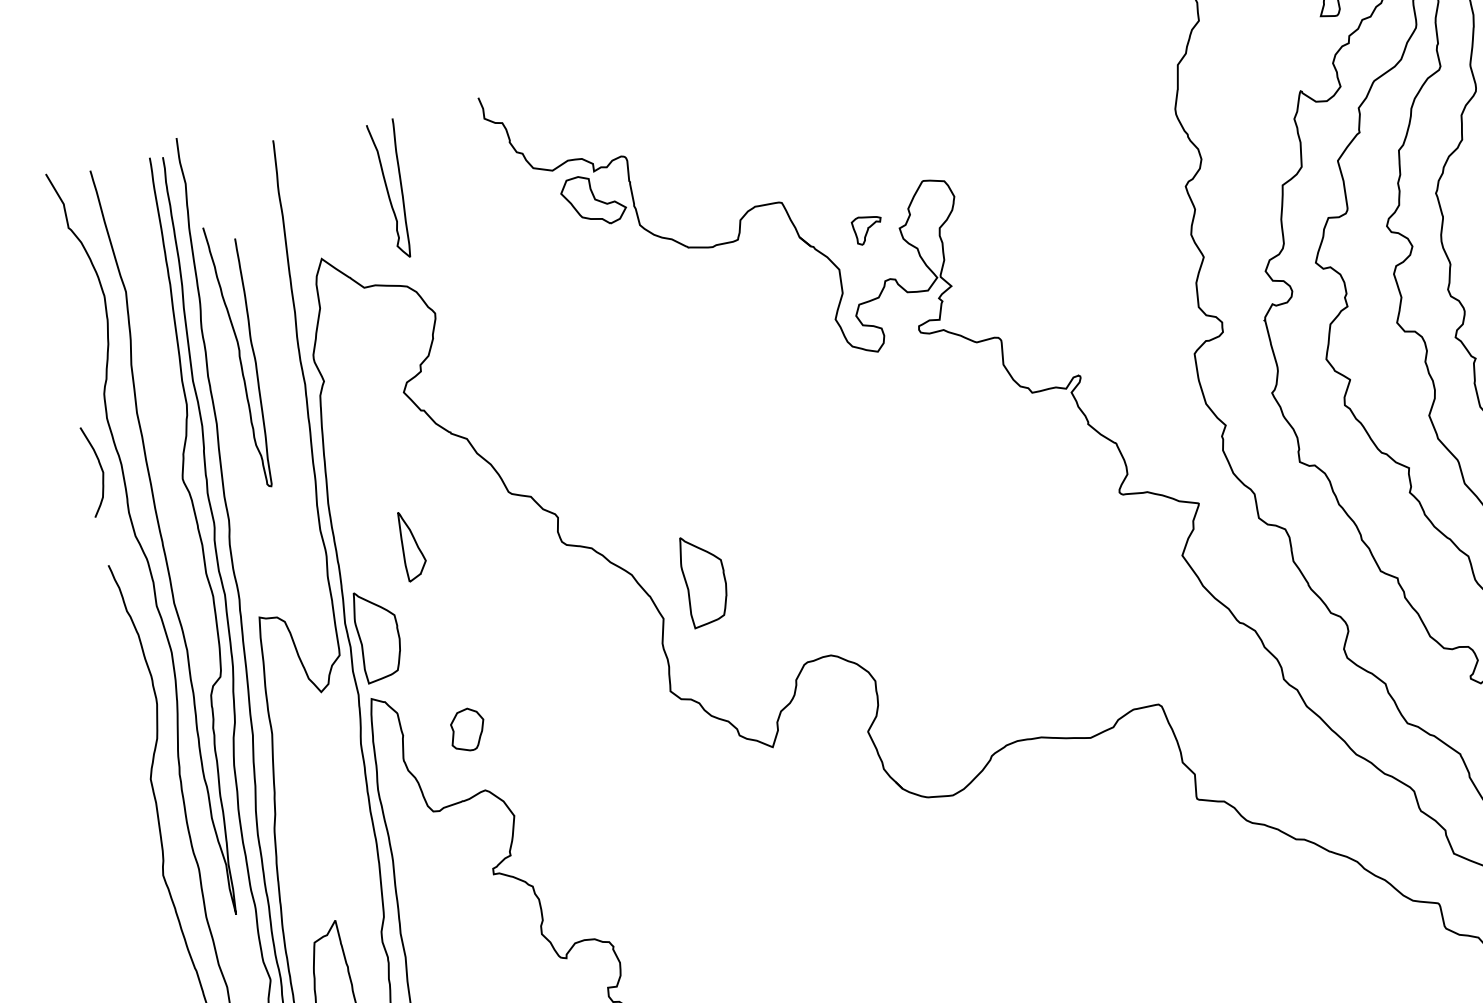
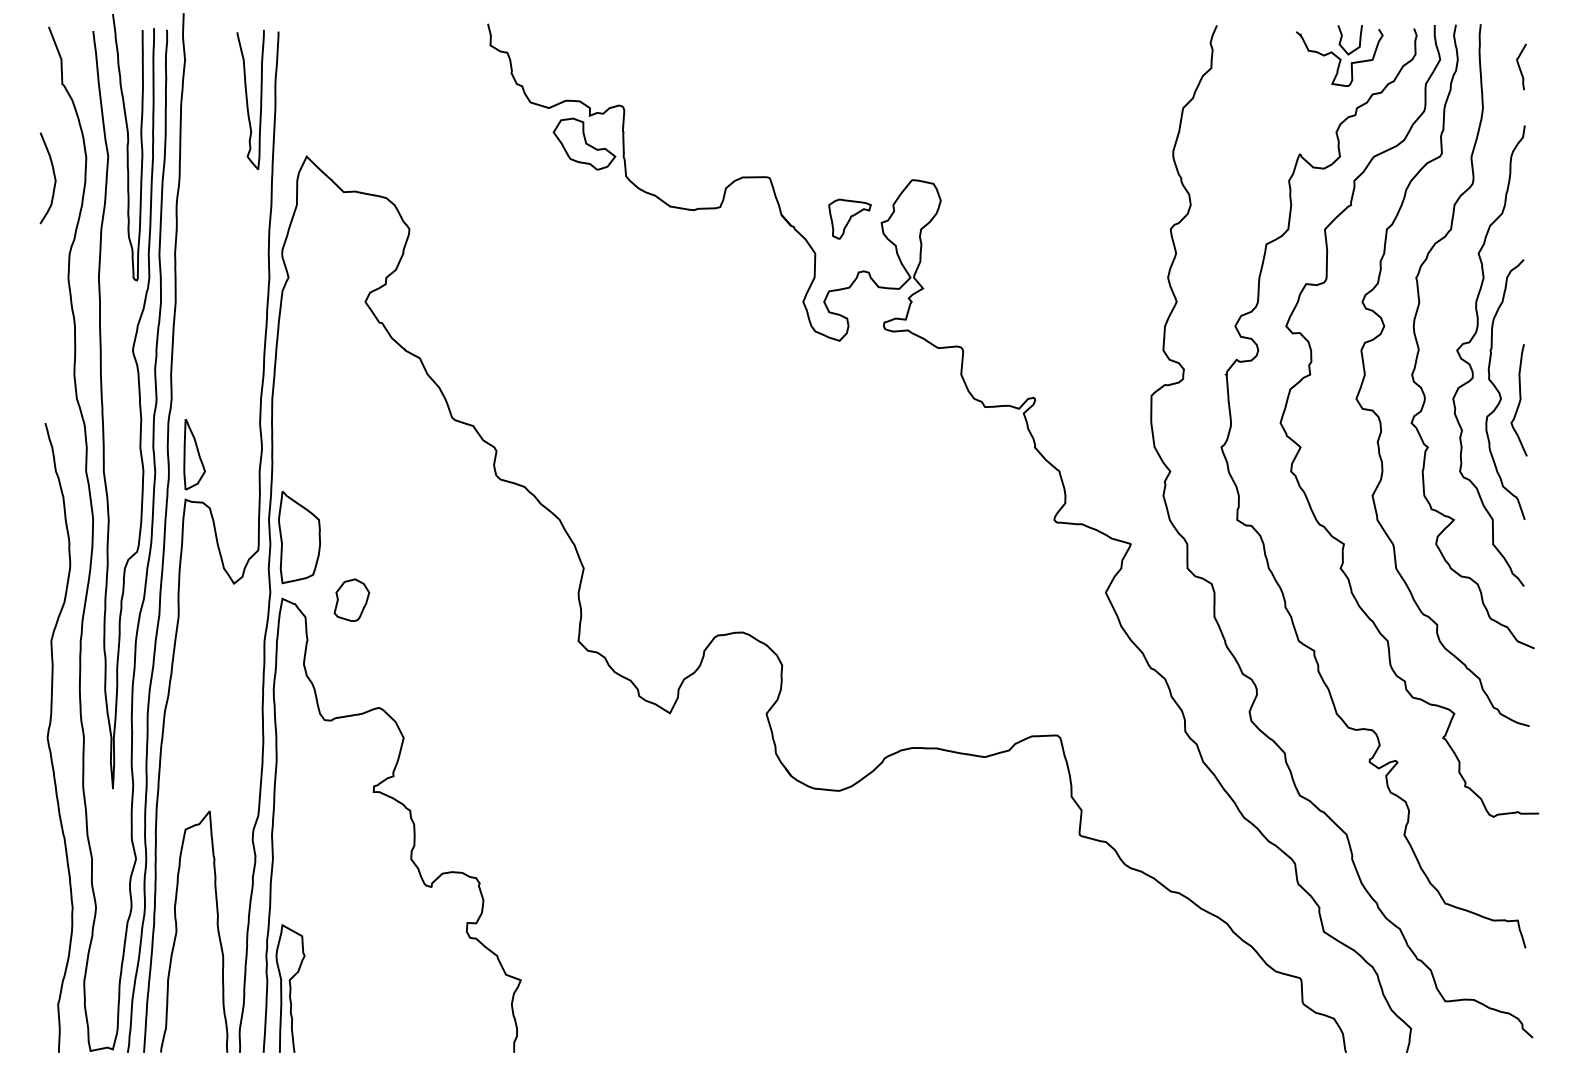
curve: (387, 189) -> (247, 99), moved
part: (867, 229) -> (849, 218), size x1.43
curve: (239, 356) -> (127, 147), moved
curve: (100, 468) -> (53, 176), moved
part: (412, 545) -> (194, 454), moved
part: (704, 580) -> (630, 537), removed
part: (466, 729) -> (351, 599), moved

